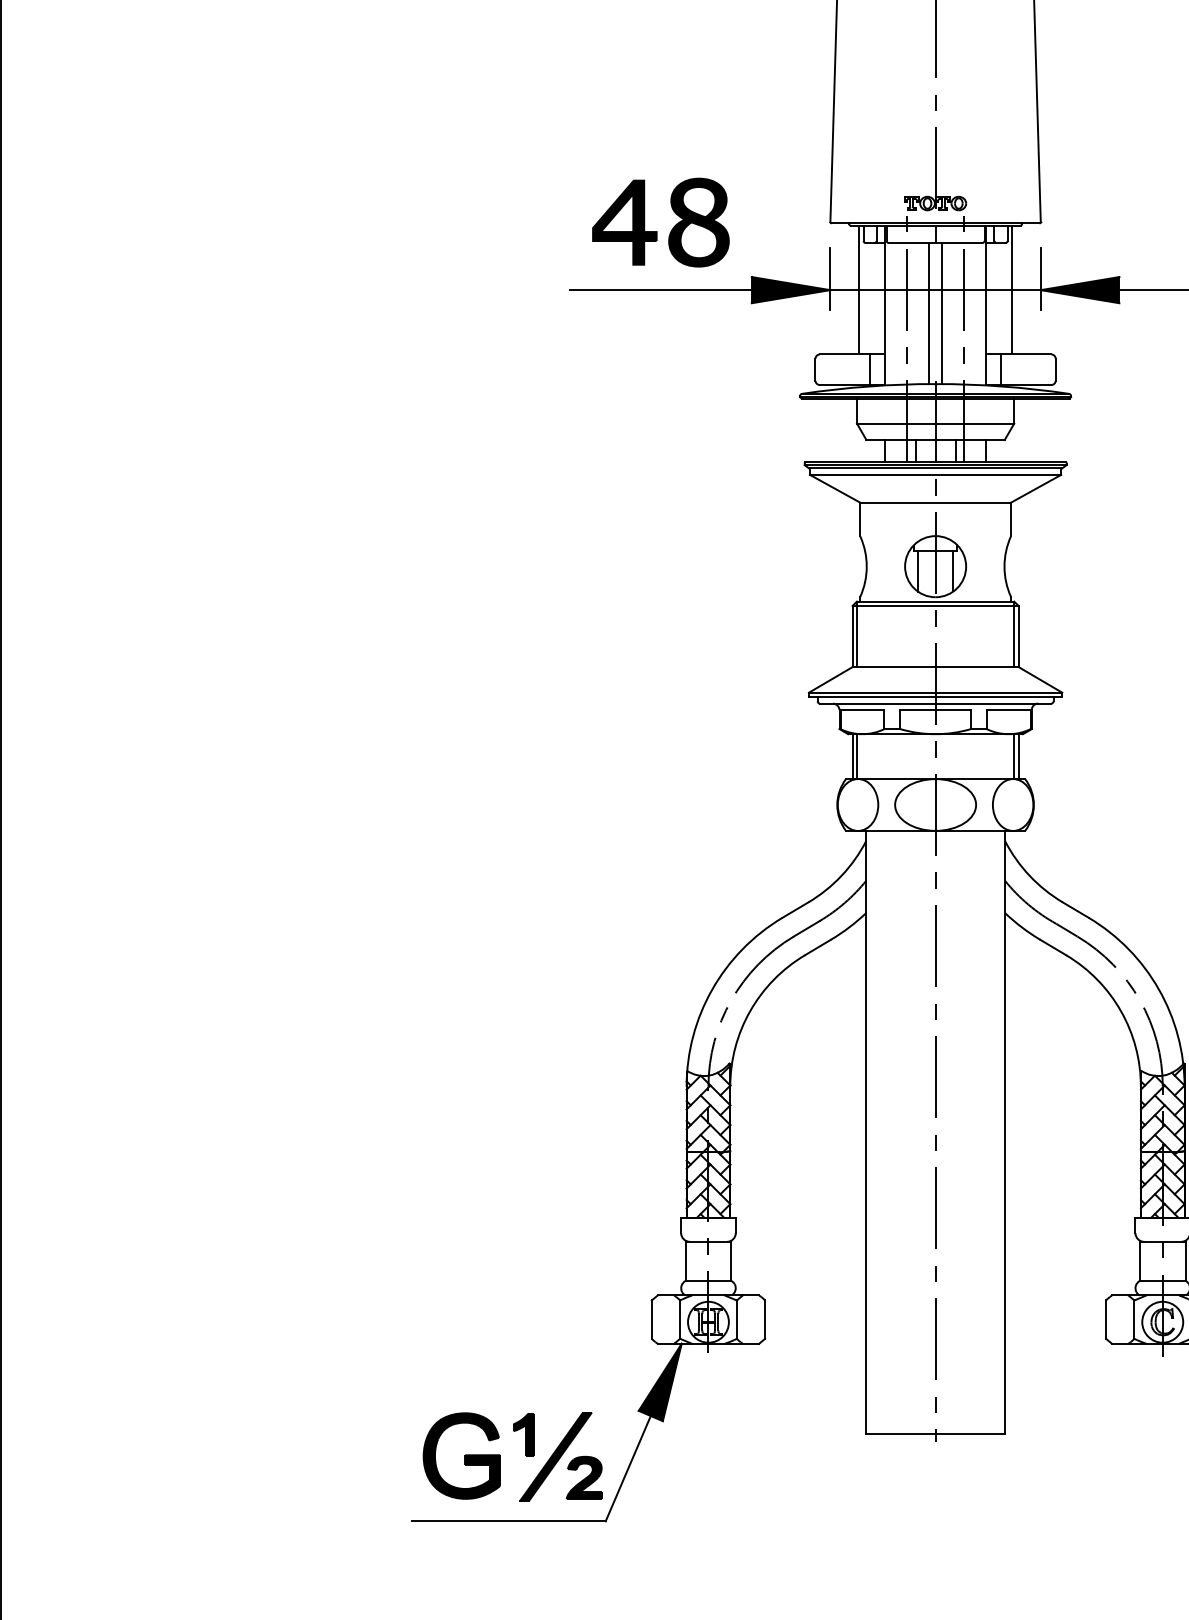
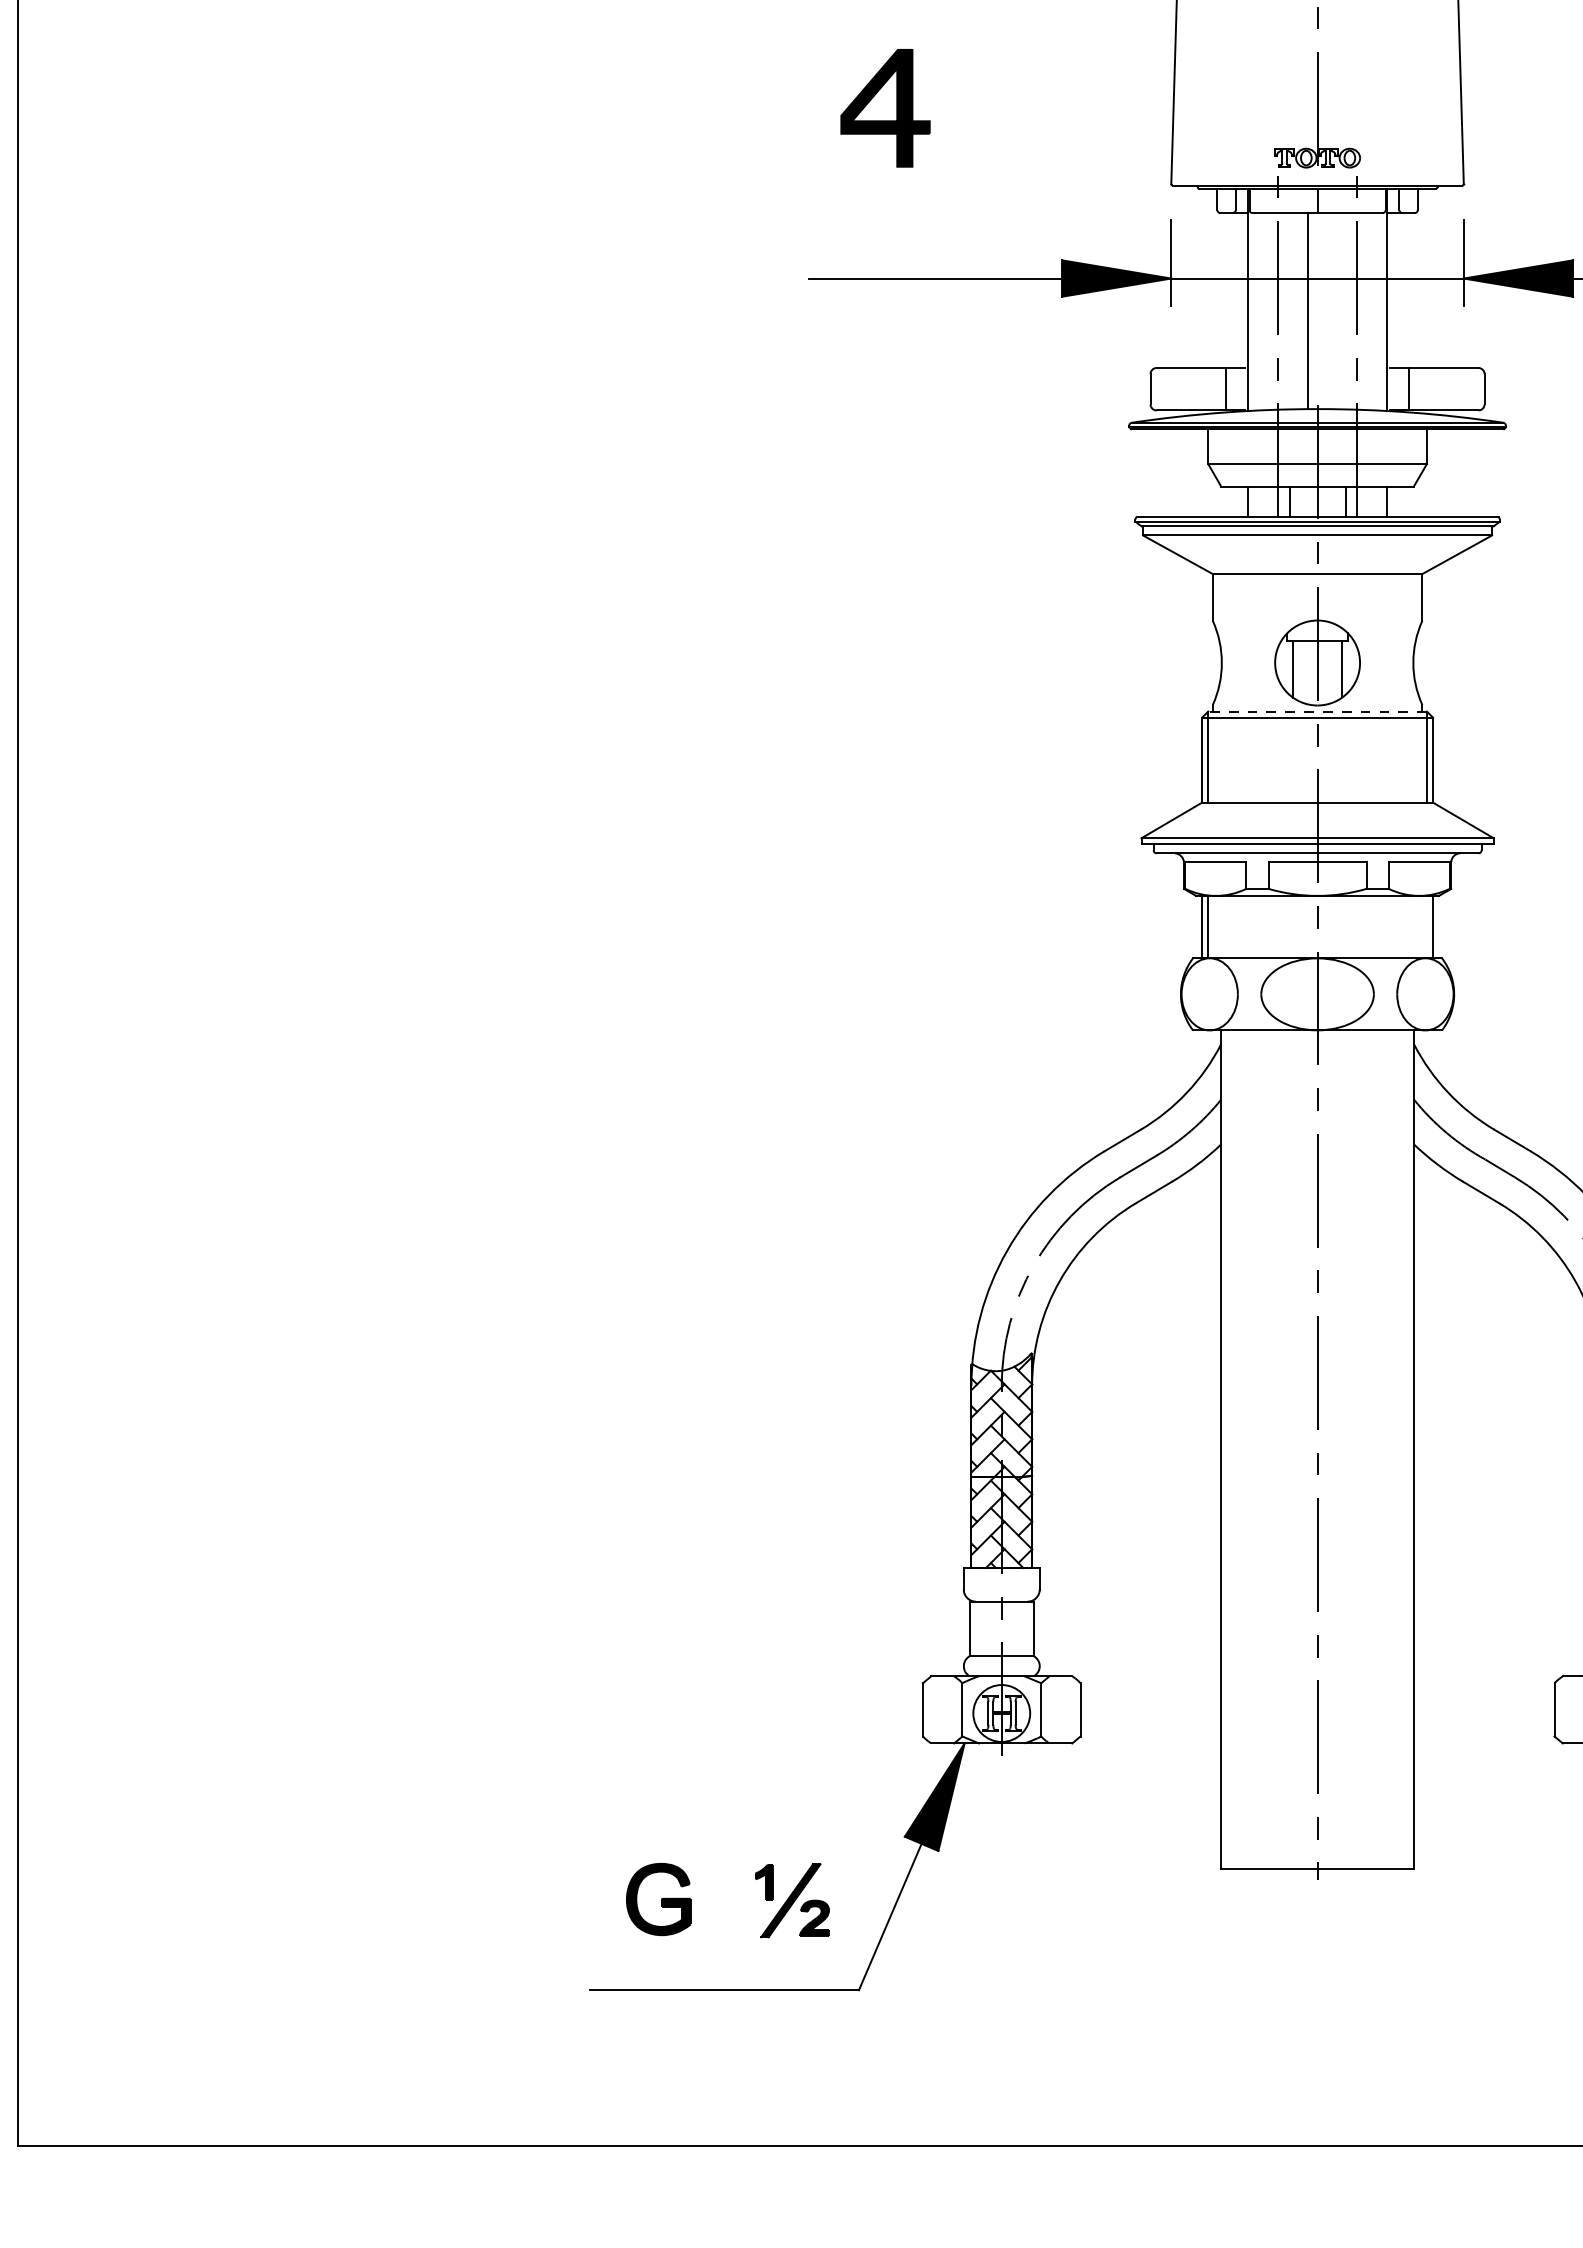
part: (624, 222) -> (885, 108), moved
part: (698, 222) -> (987, 184), removed
line: (859, 288) -> (1211, 276), removed
line: (1012, 288) -> (1424, 276), removed
line: (942, 313) -> (1327, 311), removed
line: (935, 601) -> (1317, 711), solid -> dashed
line: (1014, 756) -> (1427, 926), removed
part: (461, 1455) -> (658, 1898), size x0.6
part: (557, 1456) -> (791, 1900), size x0.6

